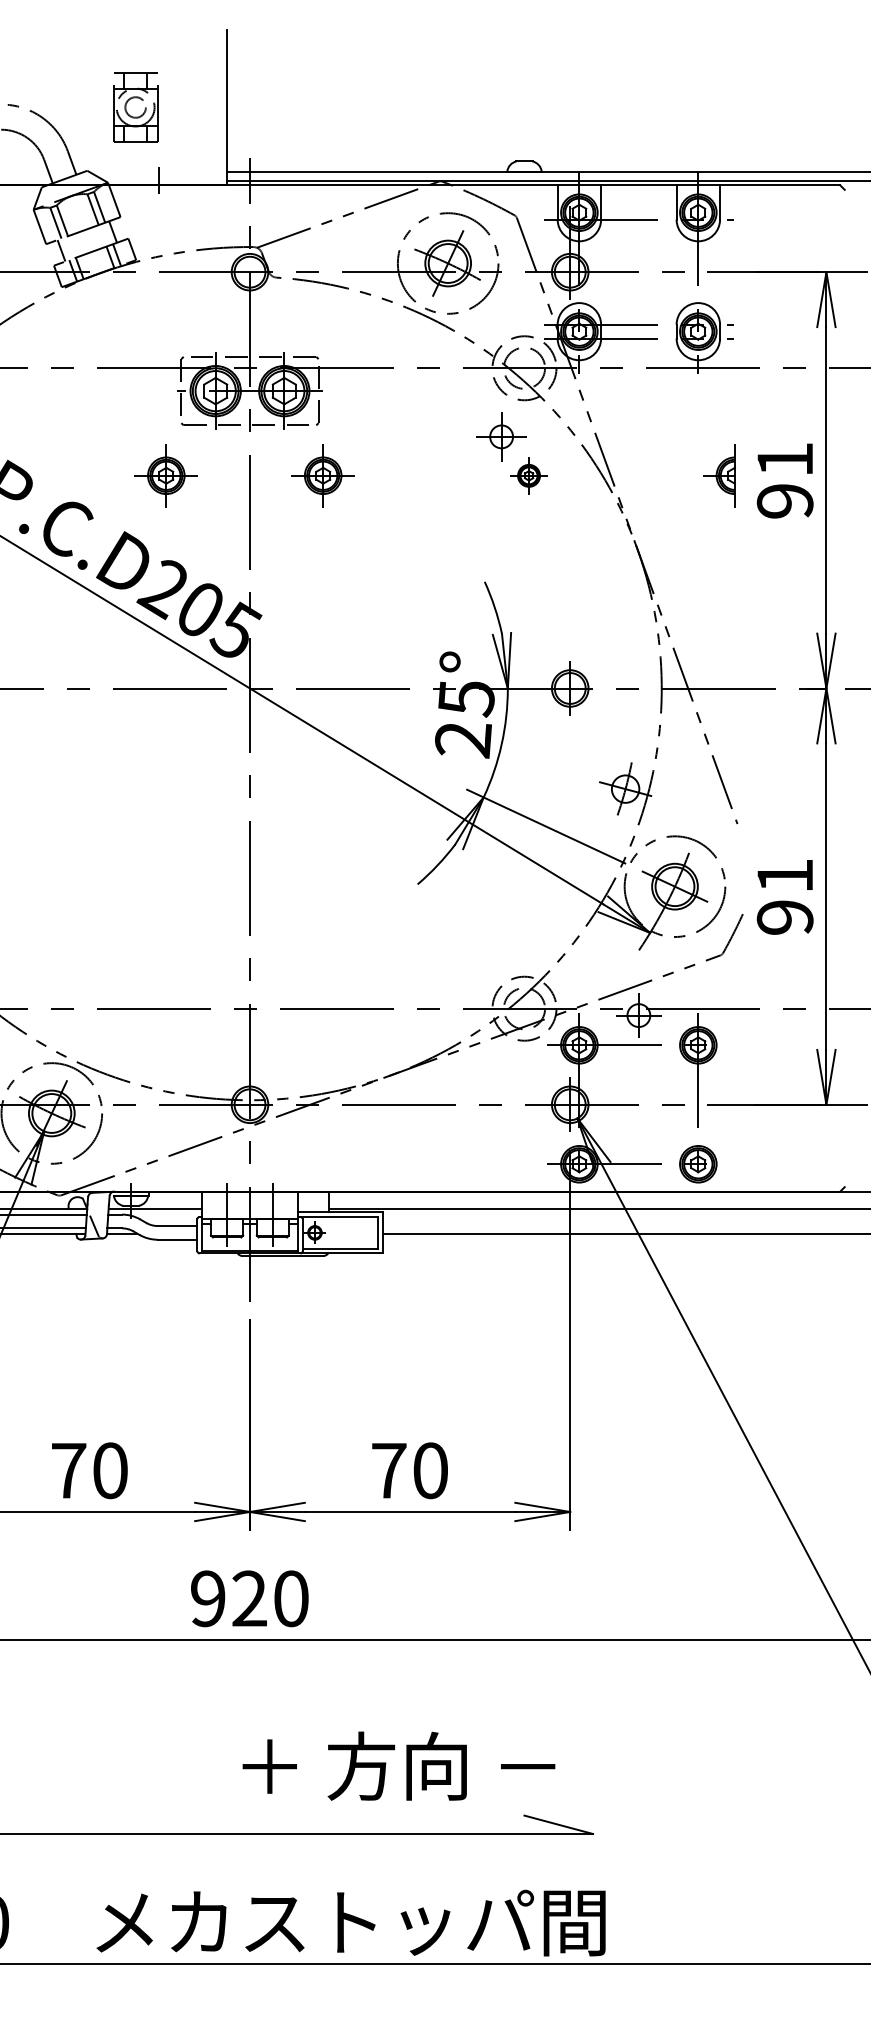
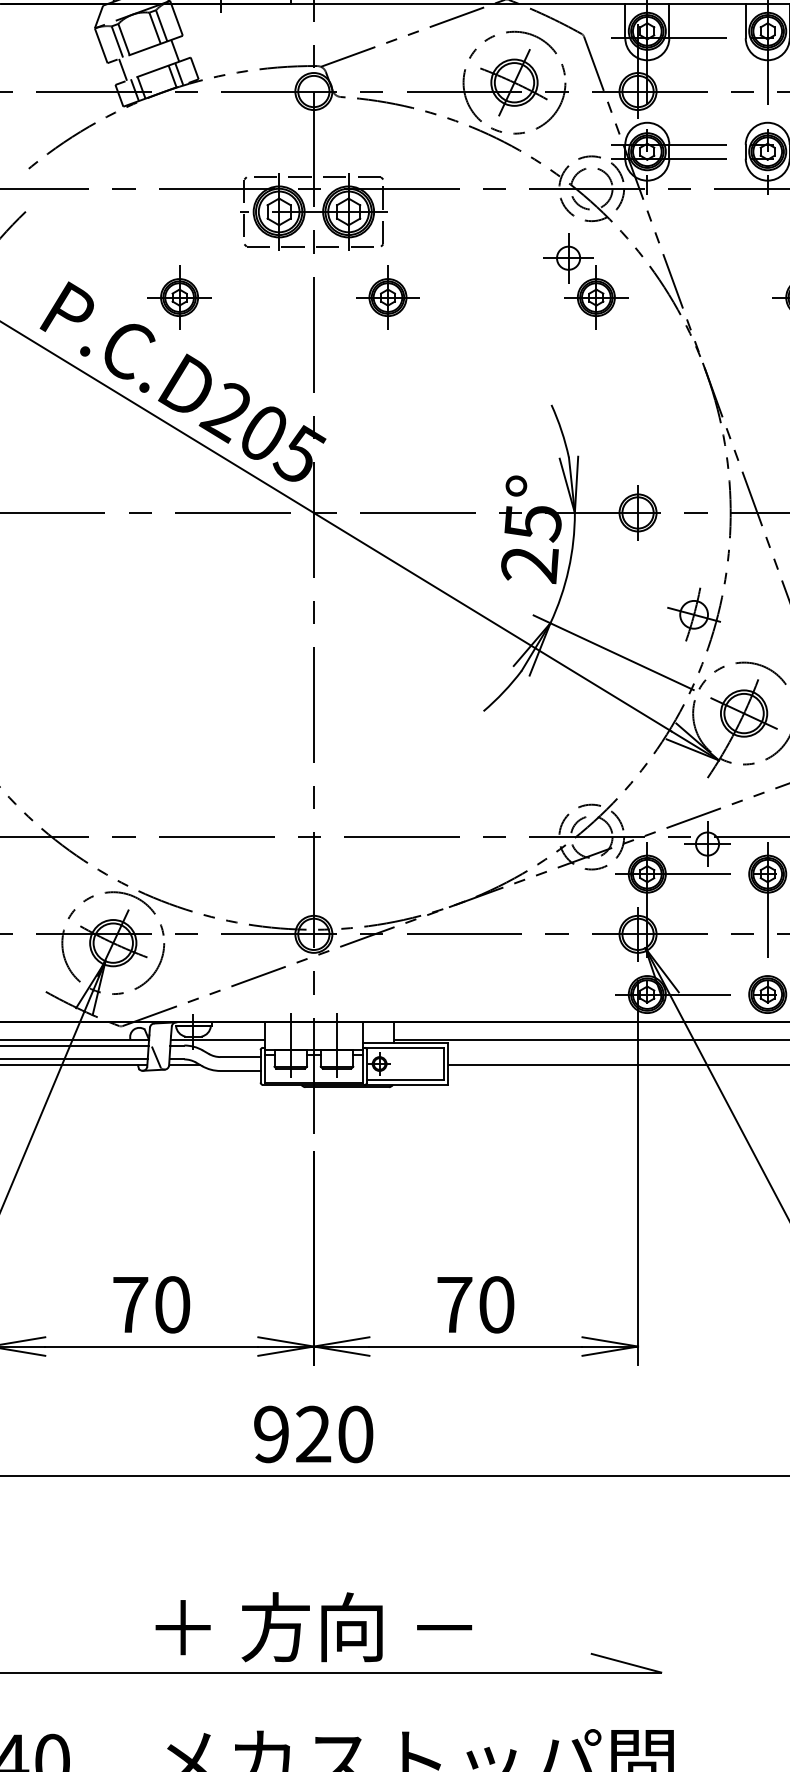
part: (165, 475) -> (178, 297), moved
part: (528, 475) -> (595, 297), size x1.67
text: (398, 1765) -> (313, 1626), moved

